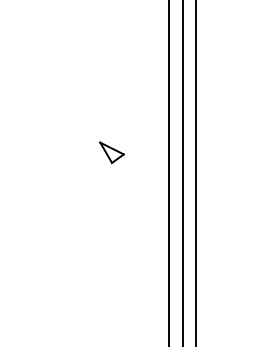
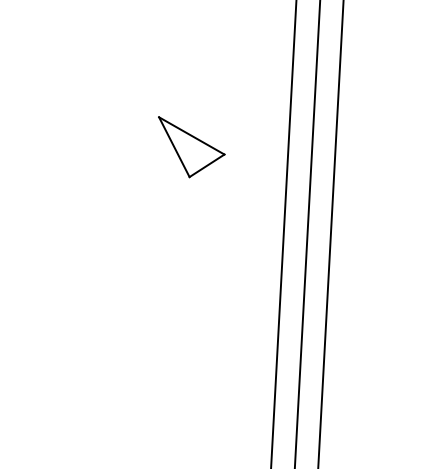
part: (111, 152) -> (190, 147), size x1.67

